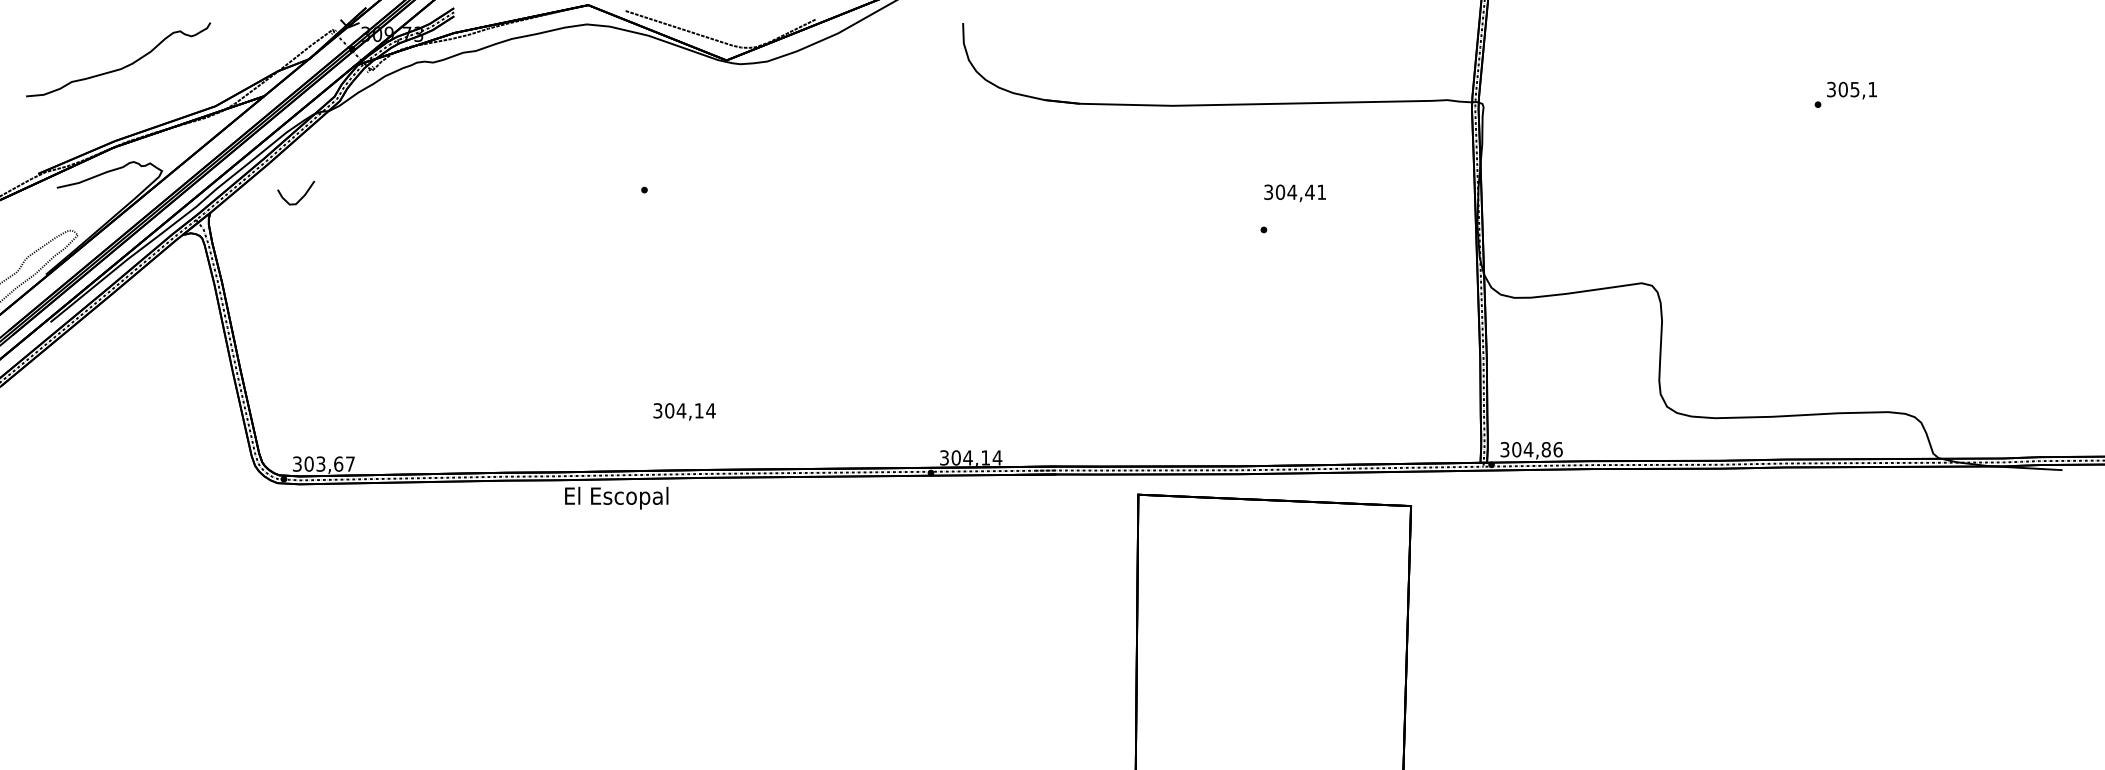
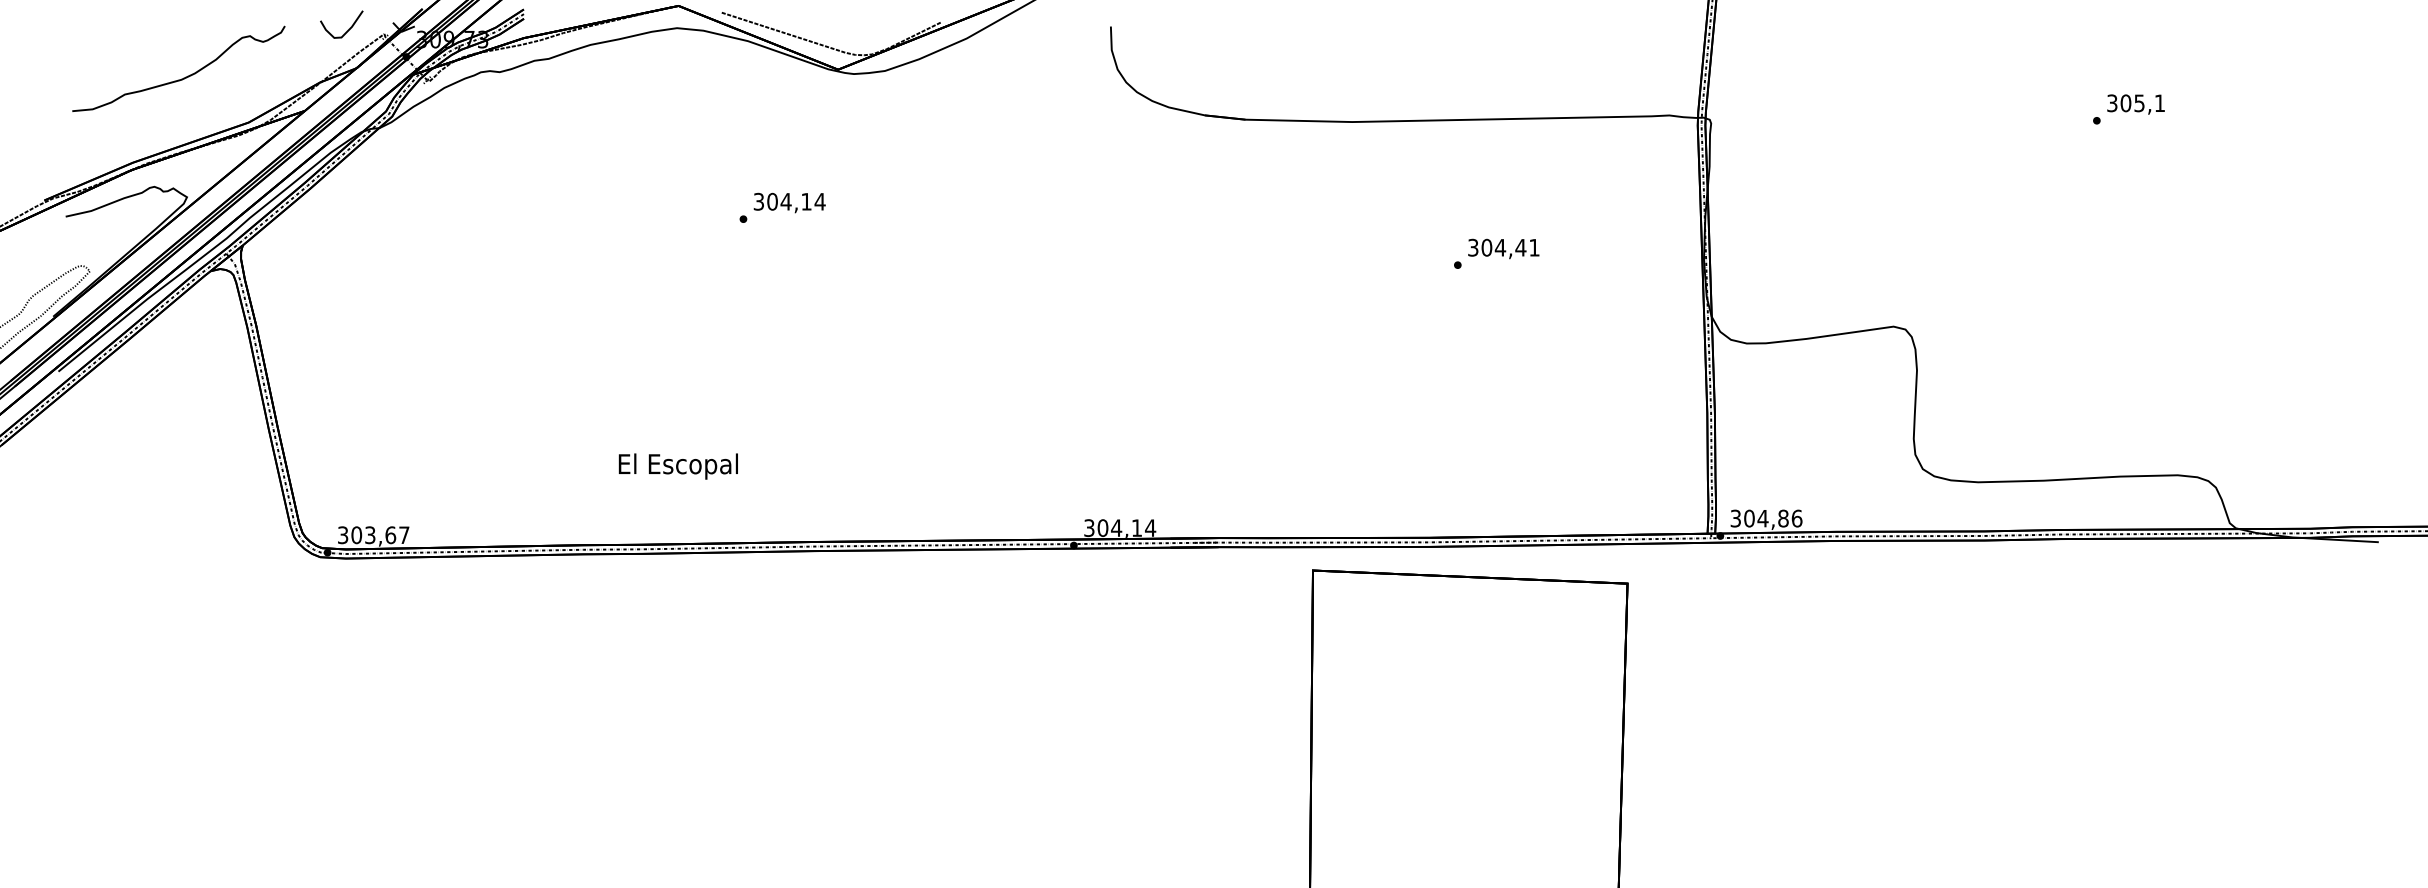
curve: (122, 67) -> (183, 77), moved
text: (1294, 192) -> (1503, 248), moved
curve: (301, 198) -> (347, 30), moved
text: (684, 411) -> (789, 202), moved
text: (615, 498) -> (677, 466), moved

